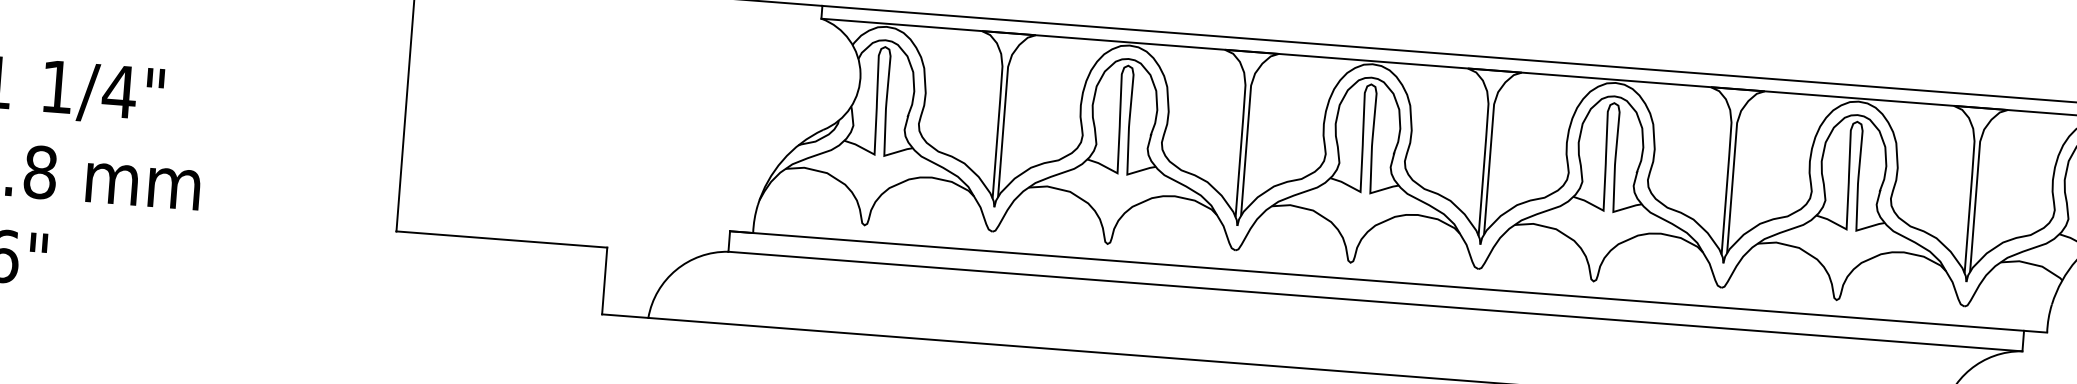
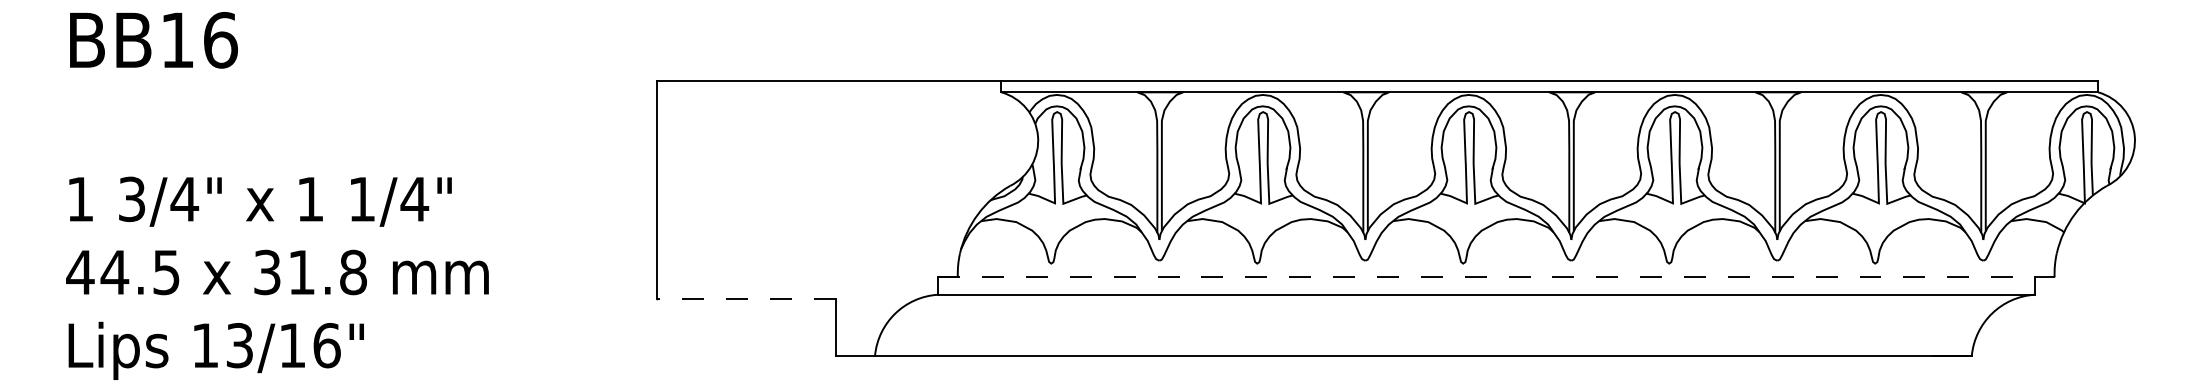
line: (501, 239) -> (746, 299), solid -> dashed
line: (1388, 282) -> (1496, 277), solid -> dashed

